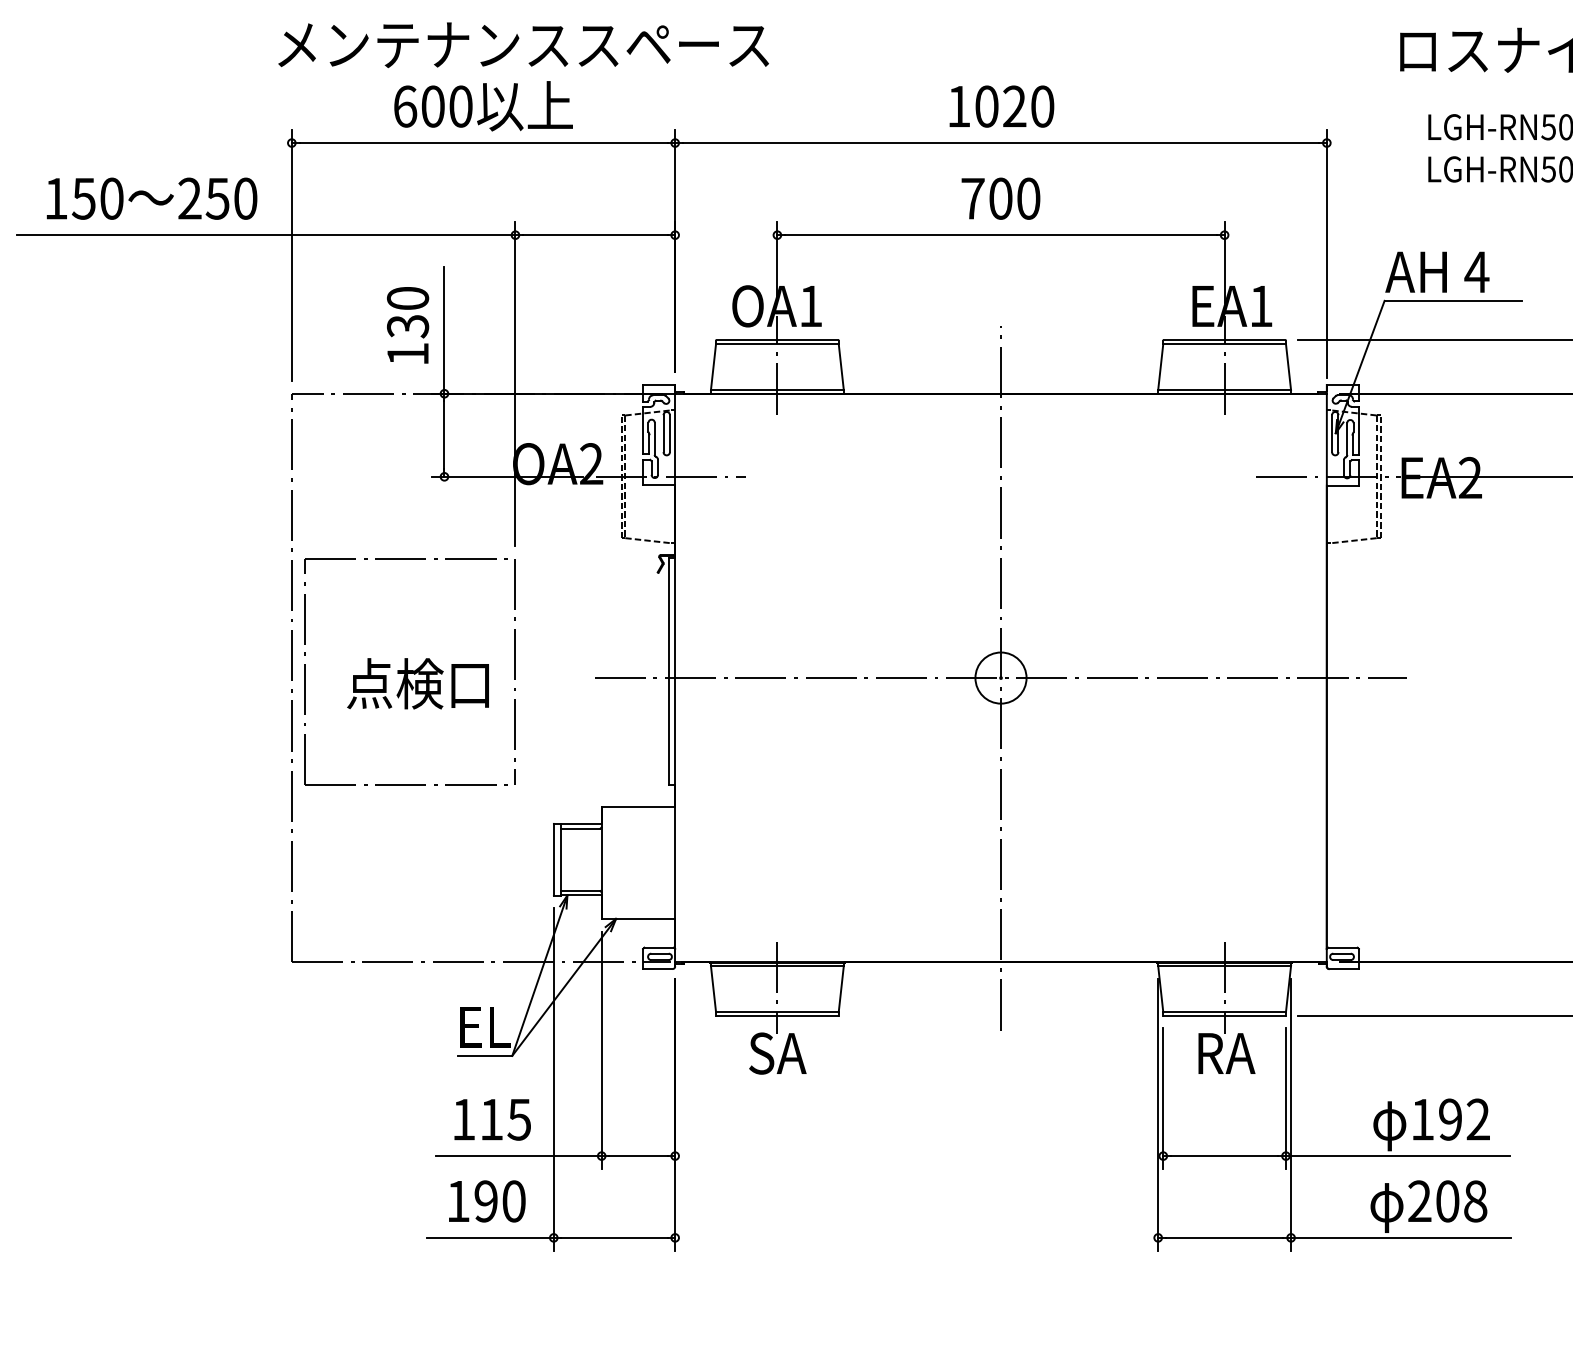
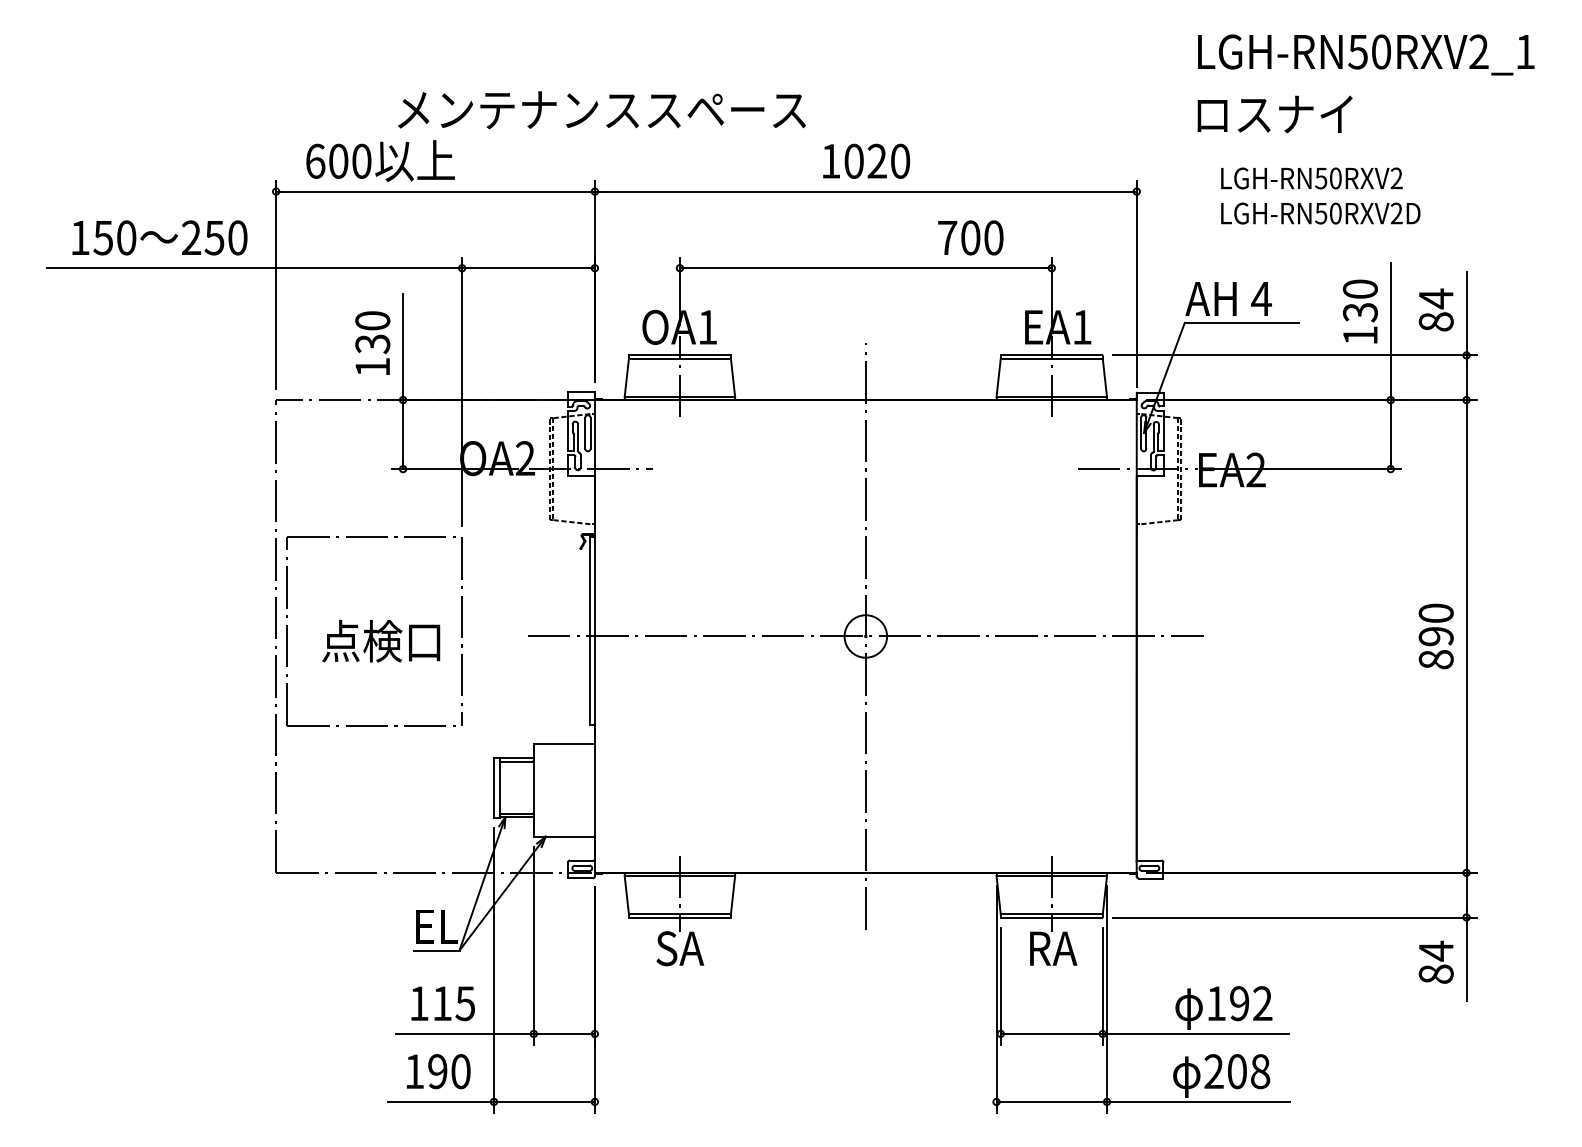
text: (523, 45) -> (601, 110), moved
text: (483, 105) -> (380, 160), moved
text: (1000, 198) -> (970, 237), moved

